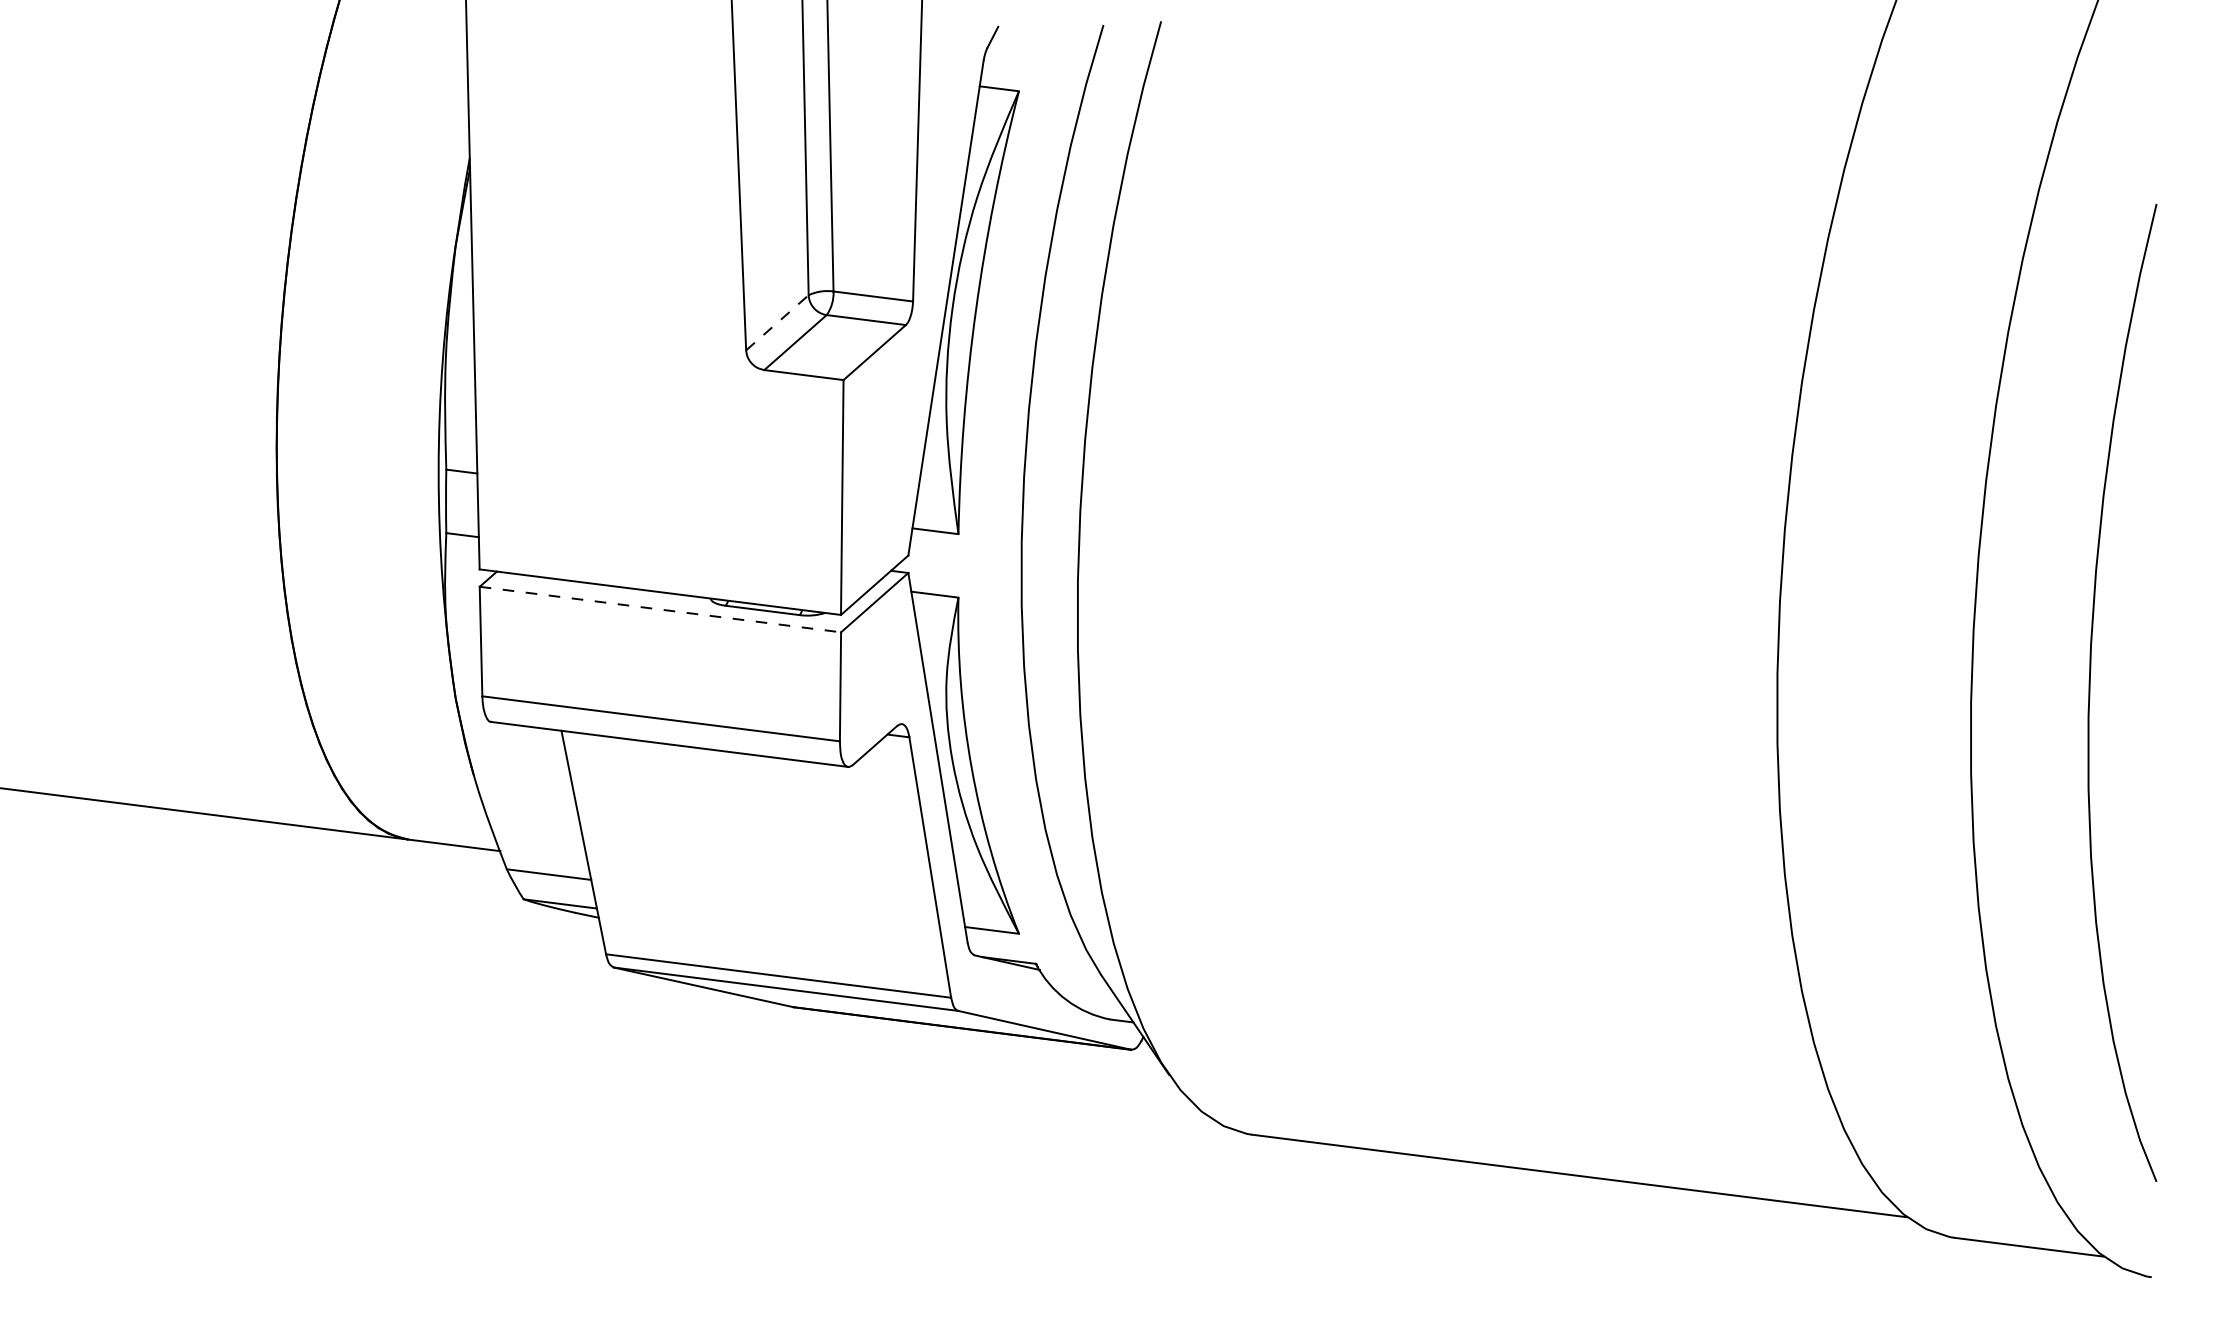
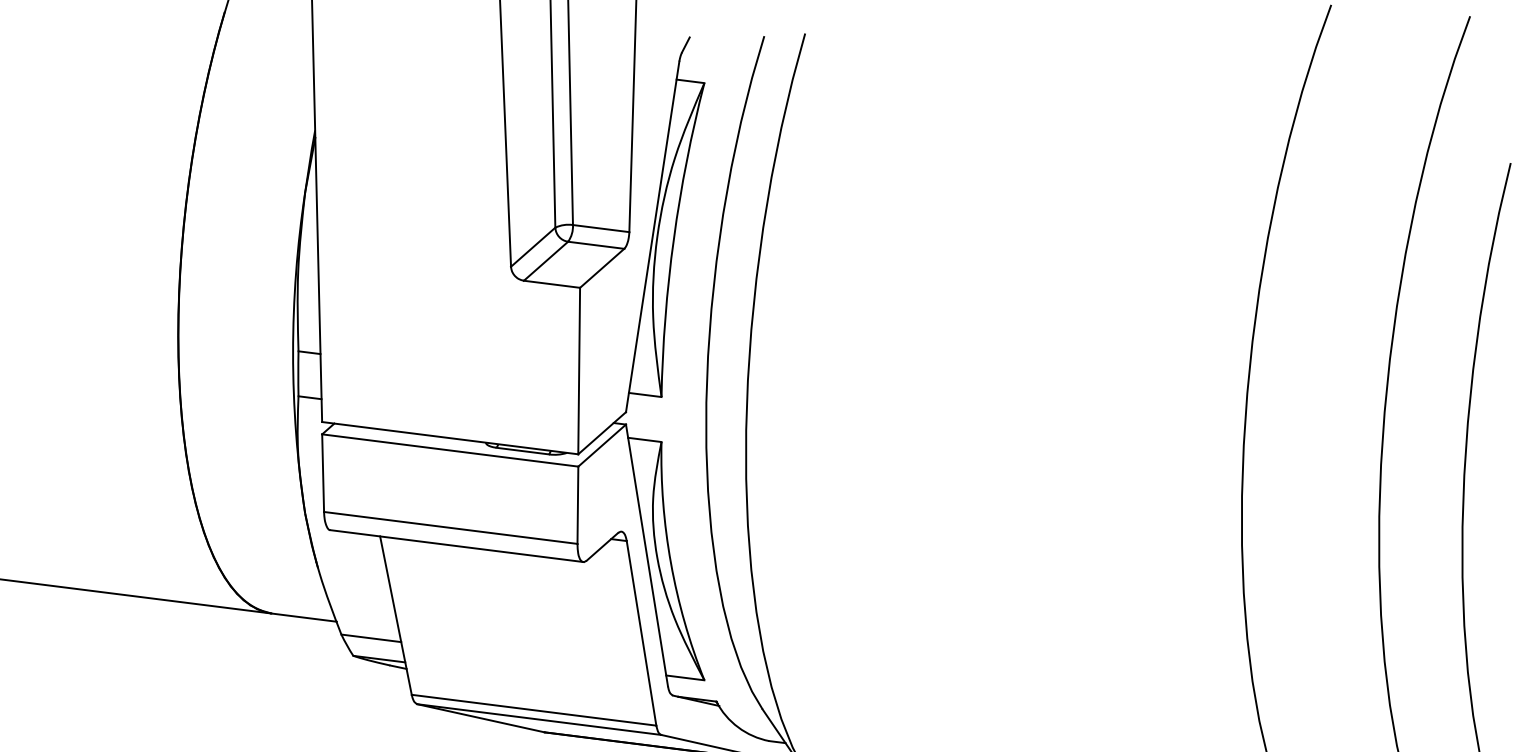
line: (777, 322) -> (533, 247), dashed -> solid
line: (660, 609) -> (450, 450), dashed -> solid

